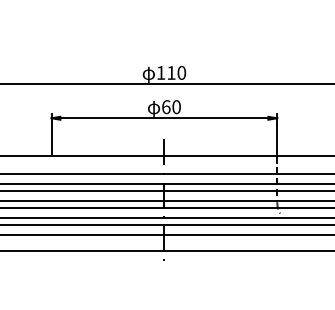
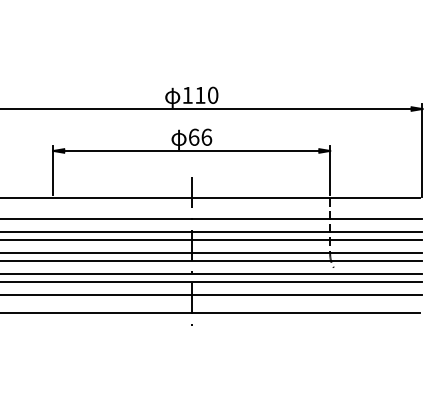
text: (176, 106) -> (206, 136), 60 -> 66

